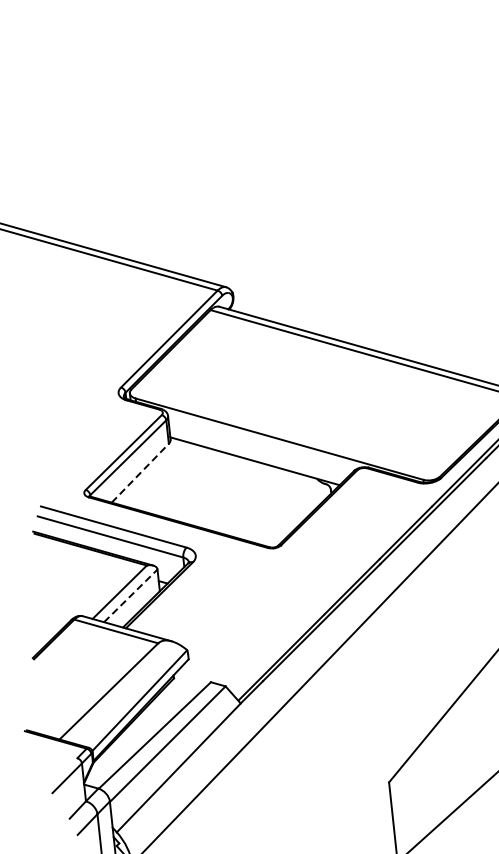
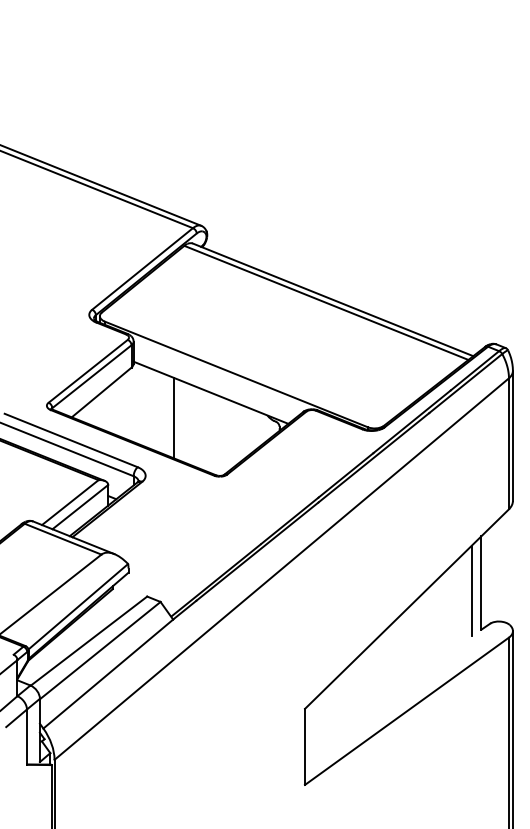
line: (140, 473) -> (101, 392), dashed -> solid
line: (219, 491) -> (174, 417), added
line: (130, 596) -> (80, 507), dashed -> solid

